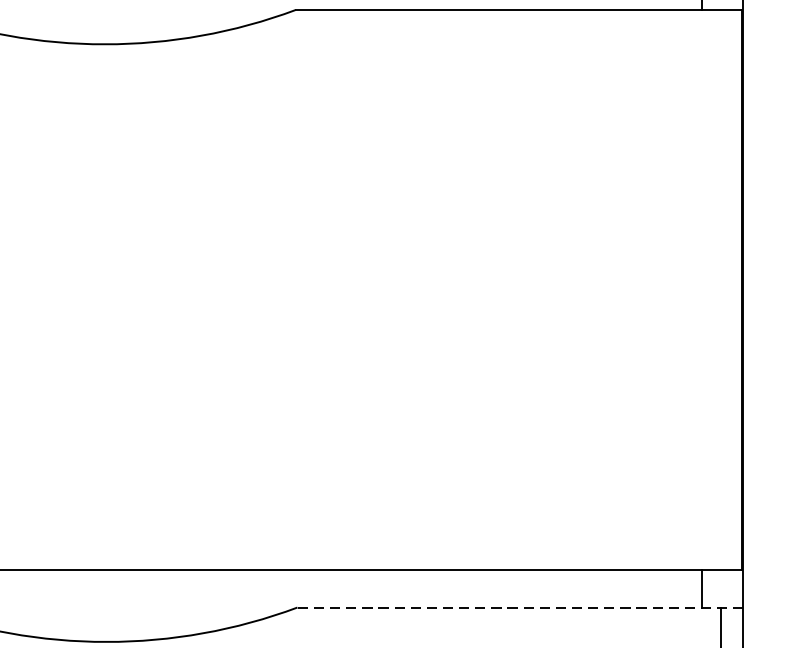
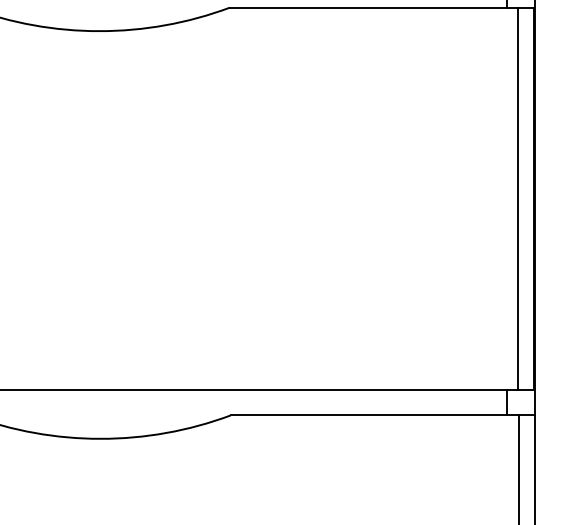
line: (719, 289) -> (518, 198), added
line: (519, 607) -> (382, 415), dashed -> solid

